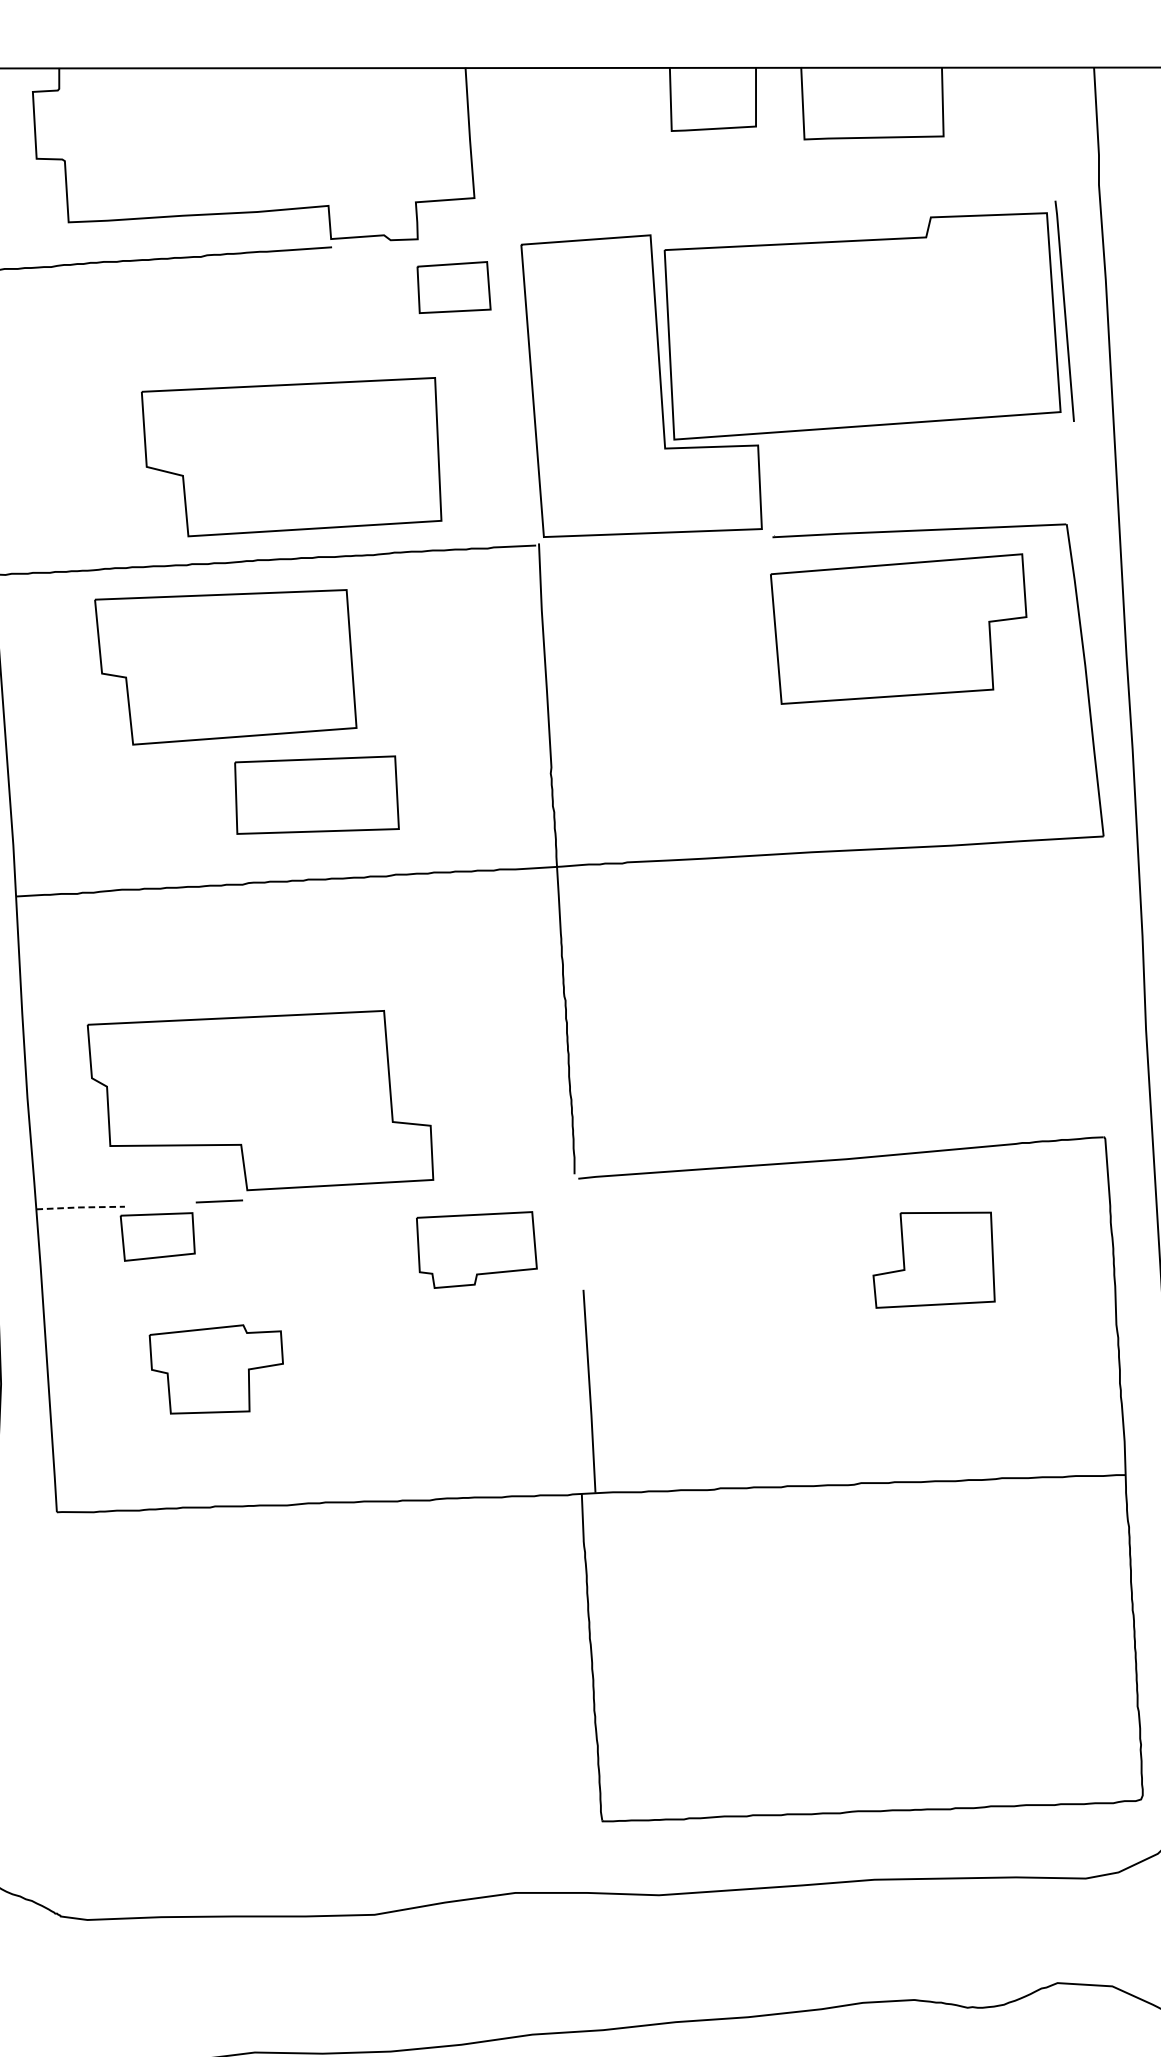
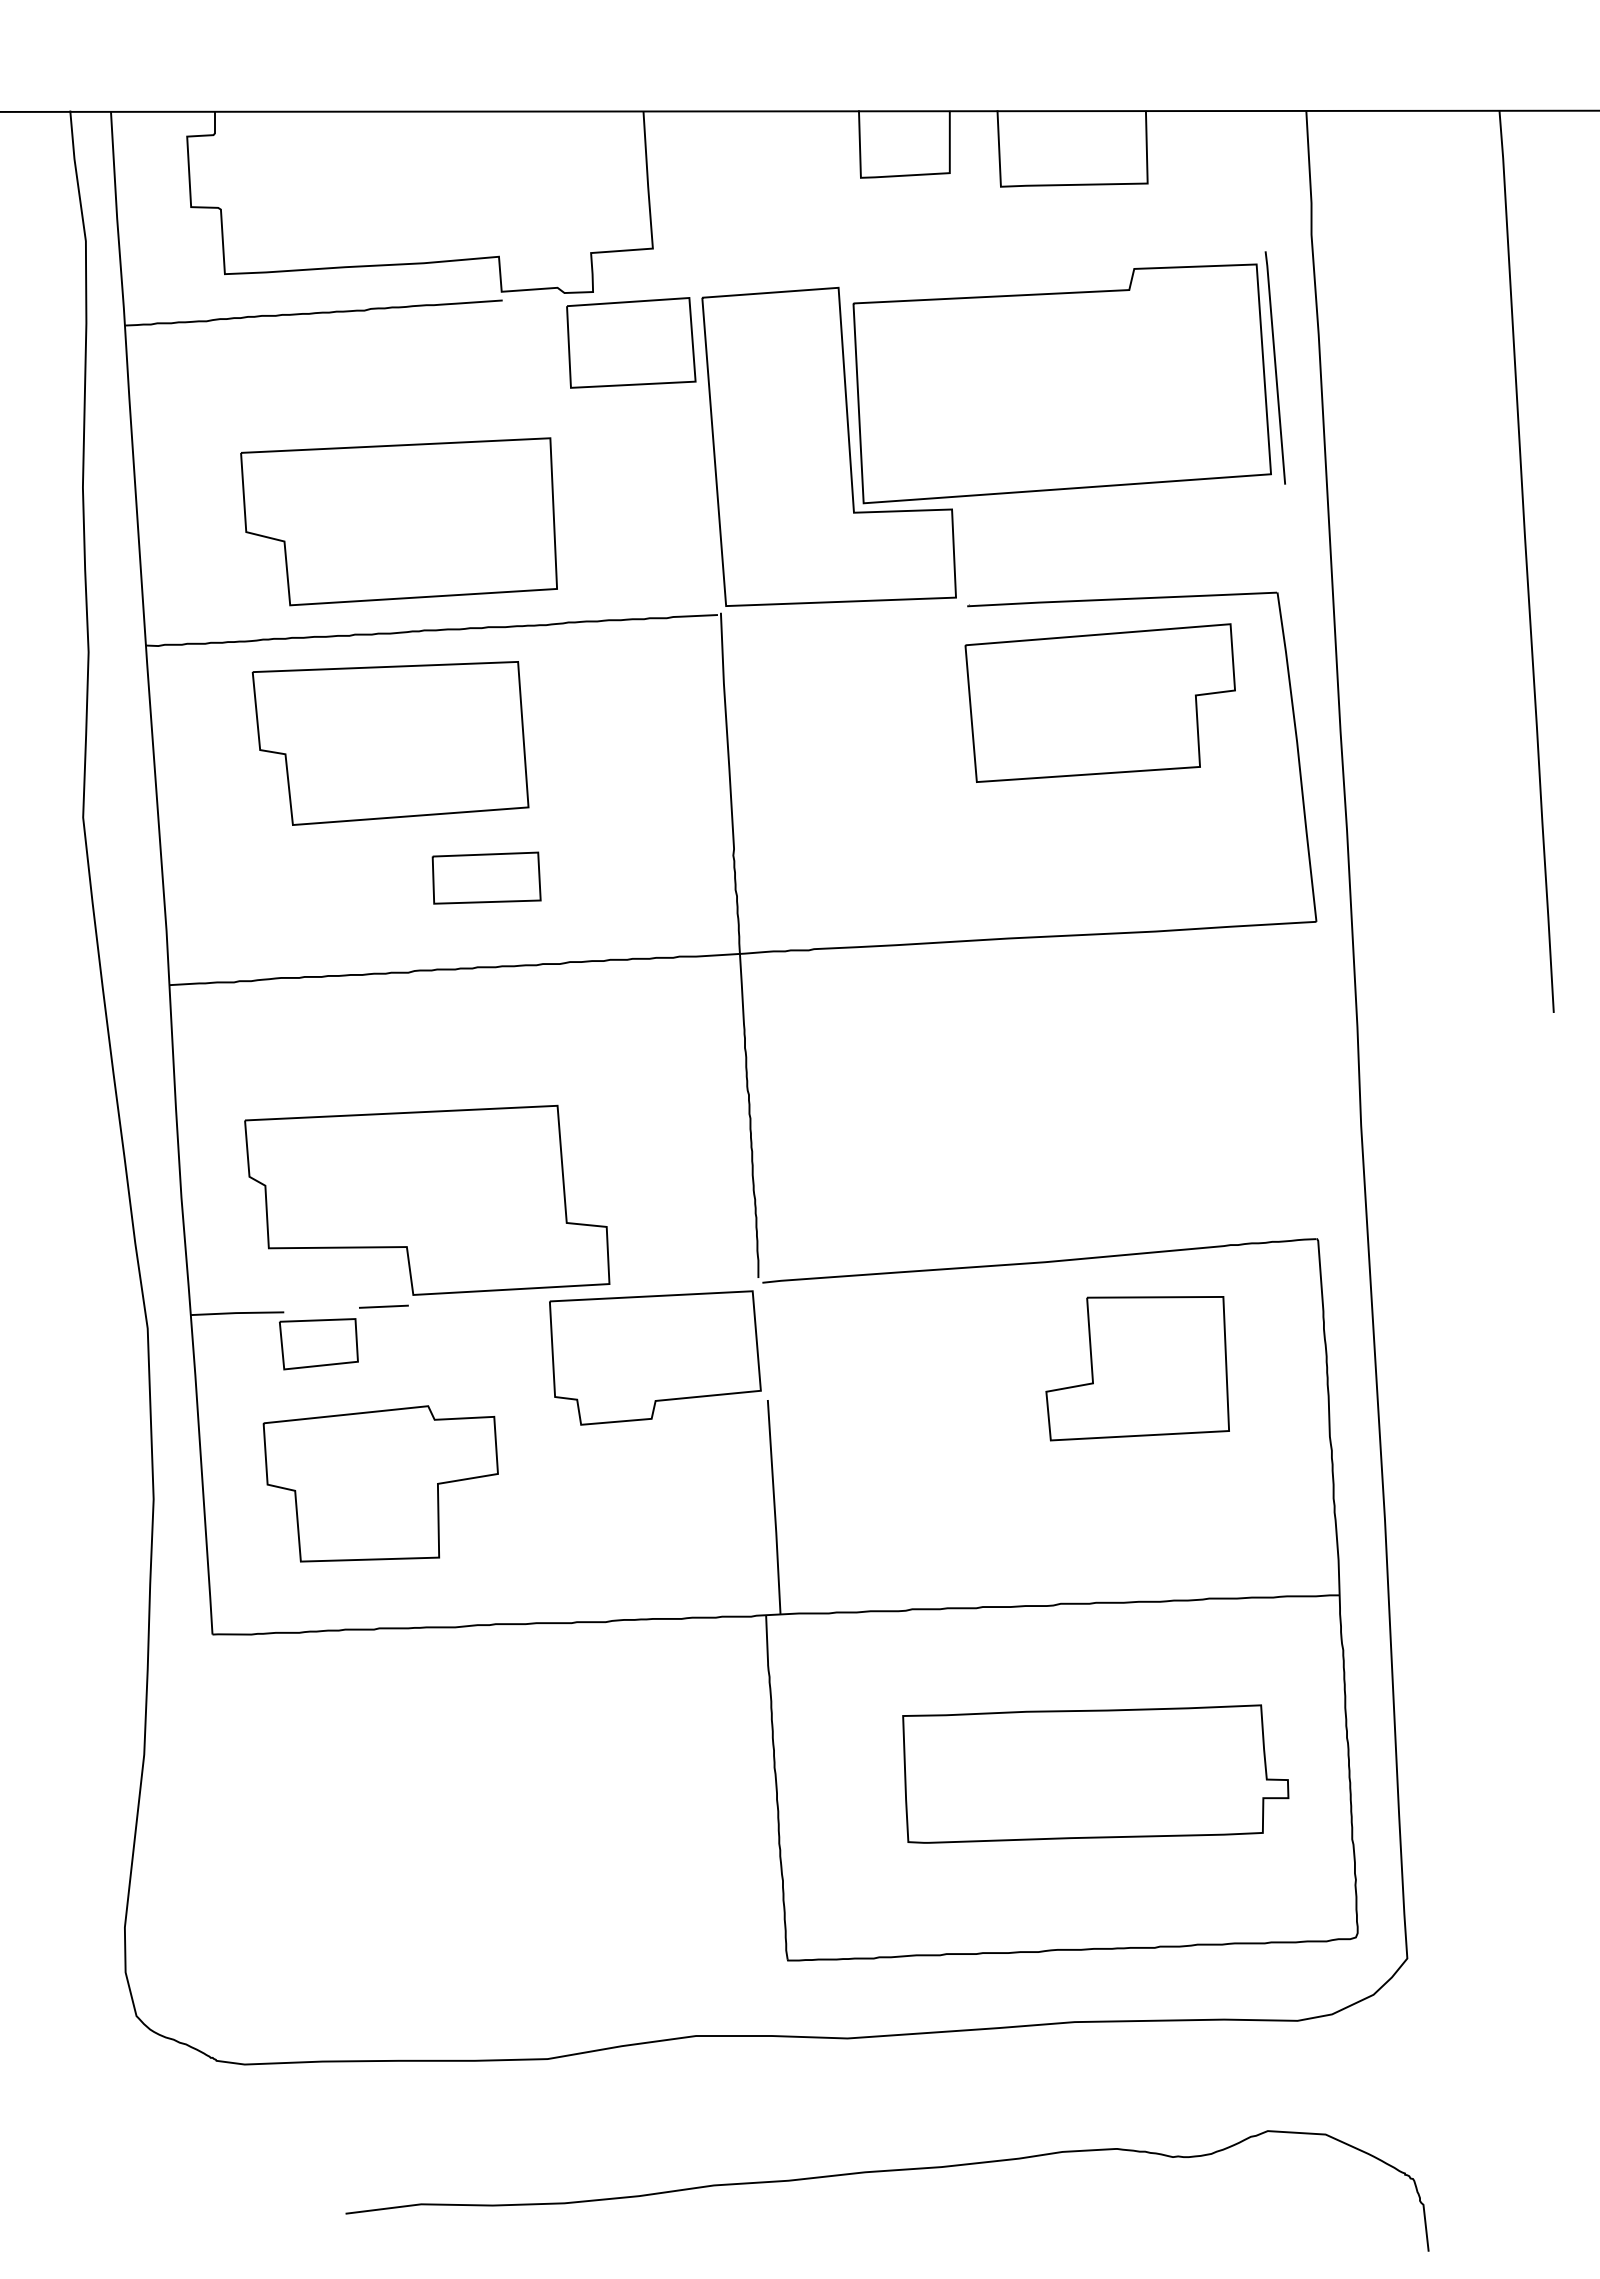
part: (454, 287) -> (631, 342), size x1.67
part: (291, 456) -> (398, 521), moved
part: (316, 794) -> (486, 877), size x0.62
line: (80, 1207) -> (237, 1313), dashed -> solid
part: (476, 1249) -> (655, 1357), size x1.67
part: (933, 1260) -> (1137, 1368), size x1.43
part: (216, 1369) -> (380, 1483), size x1.67
part: (894, 1644) -> (1095, 1773), added

